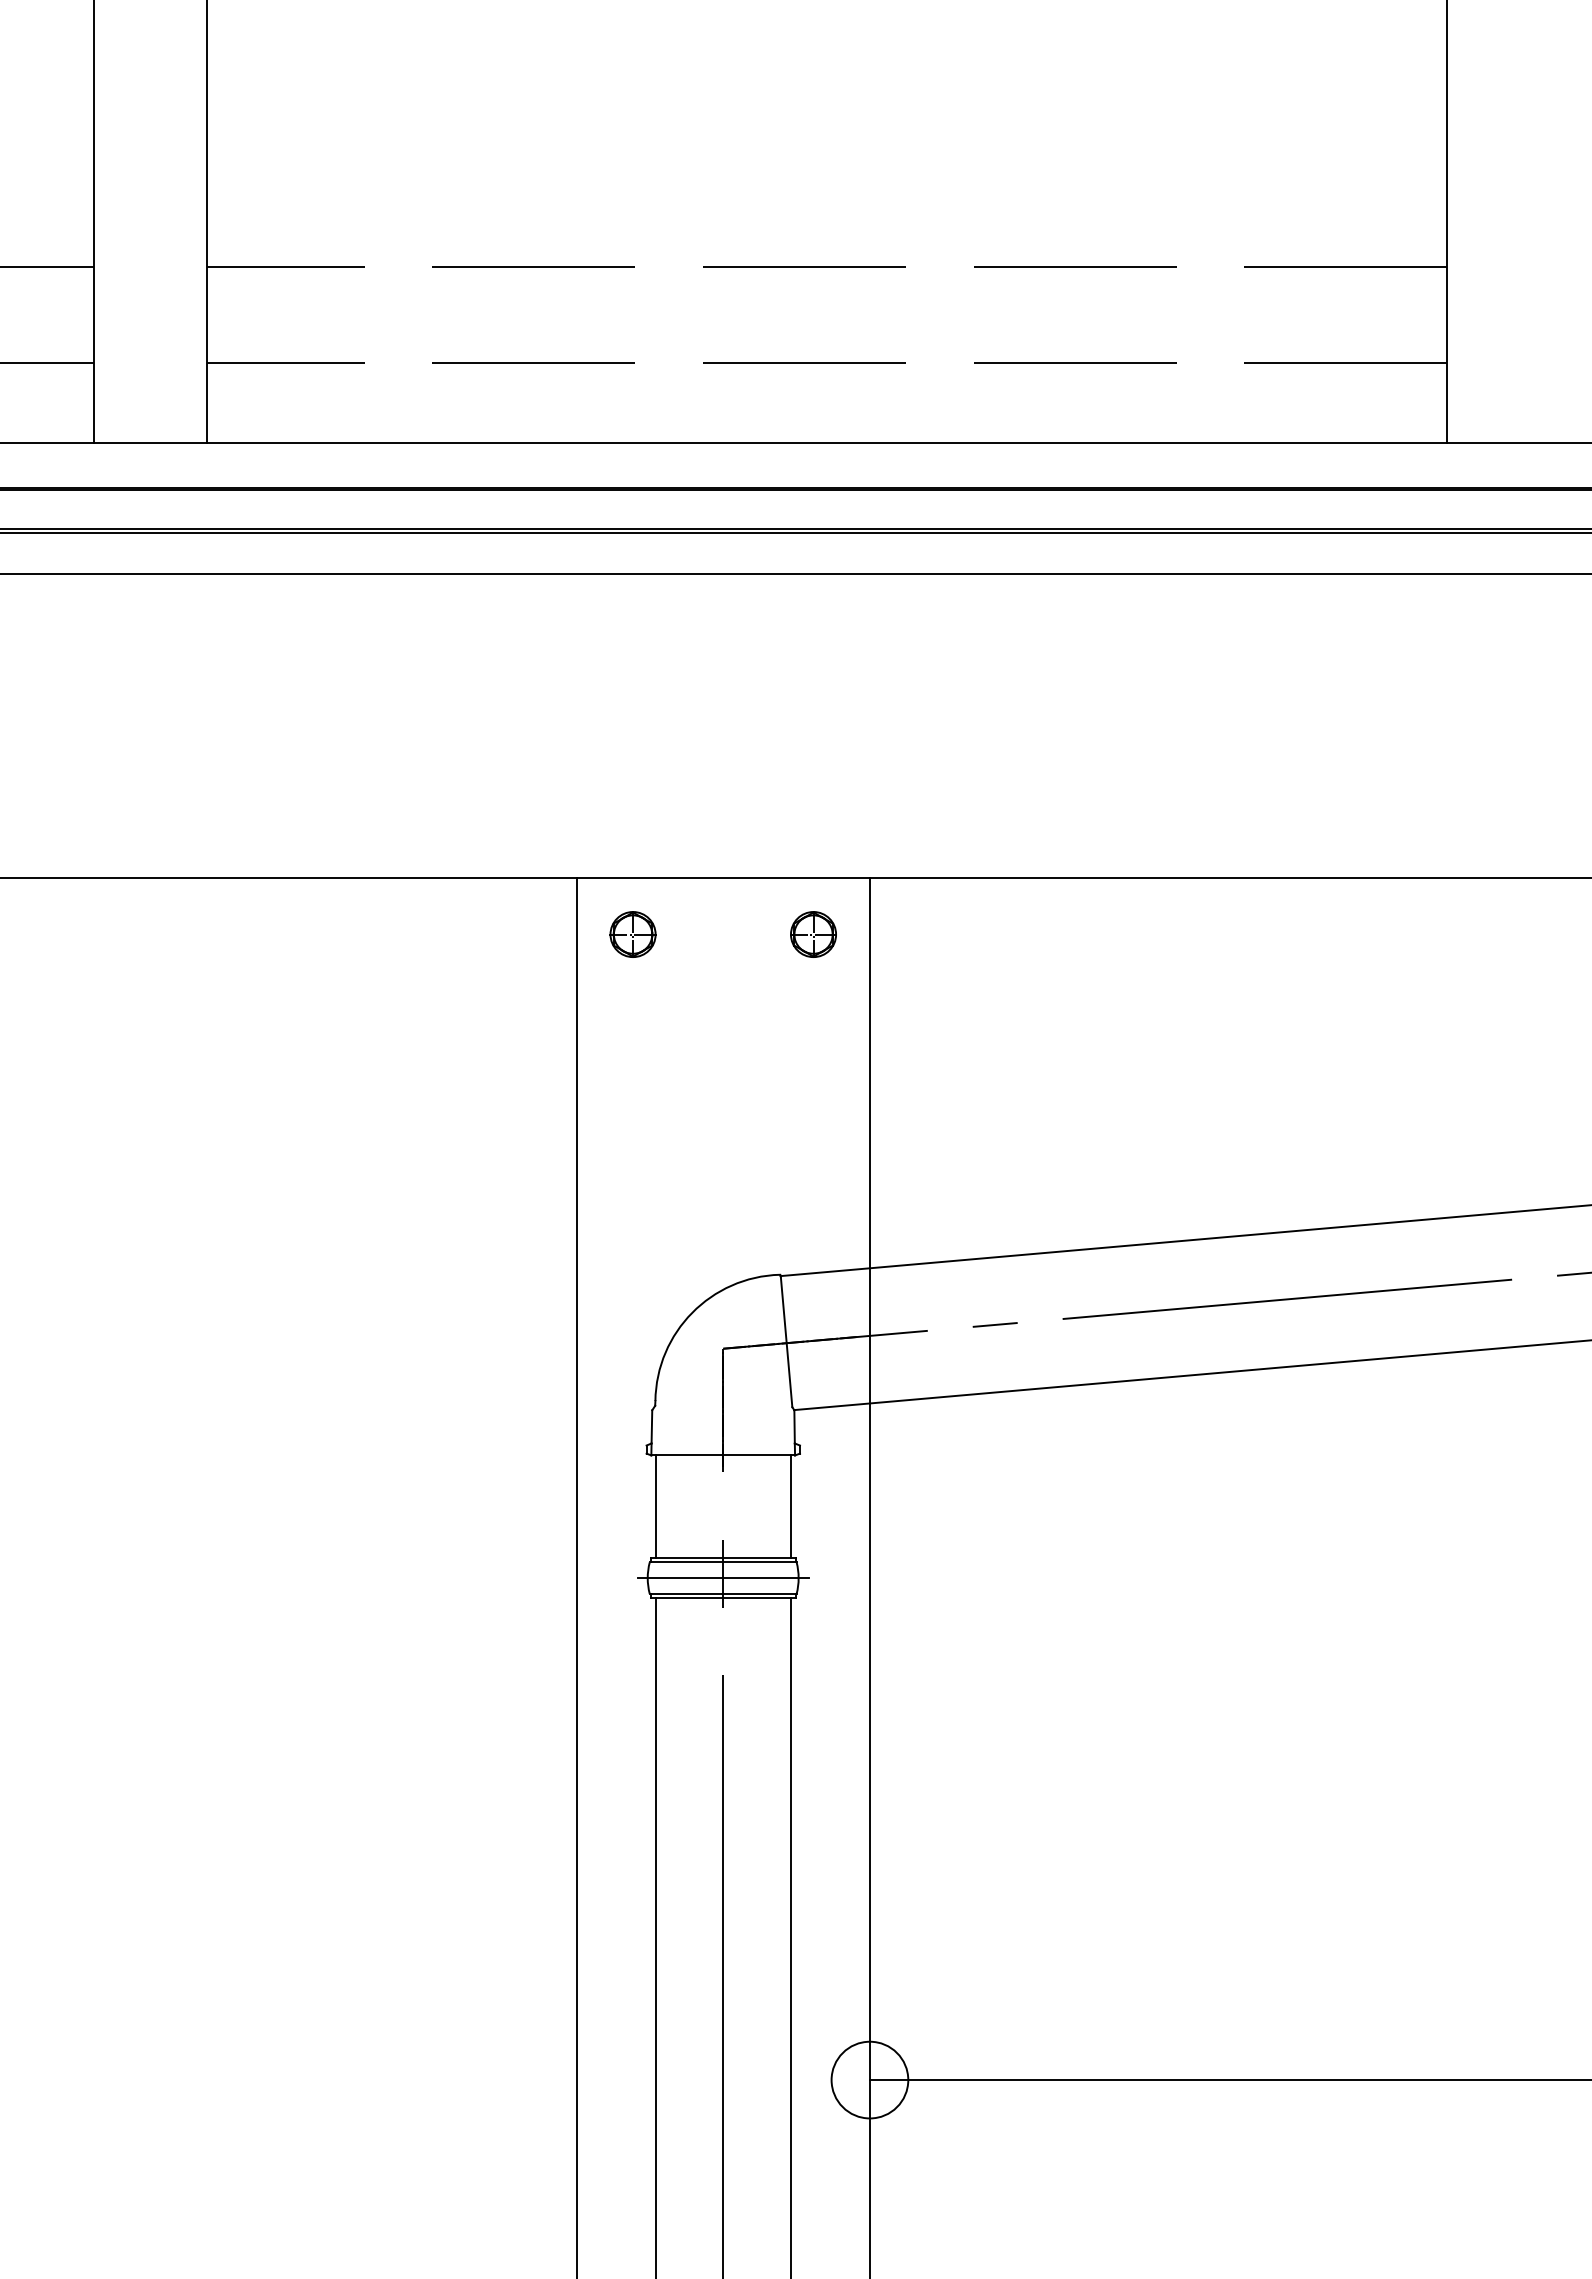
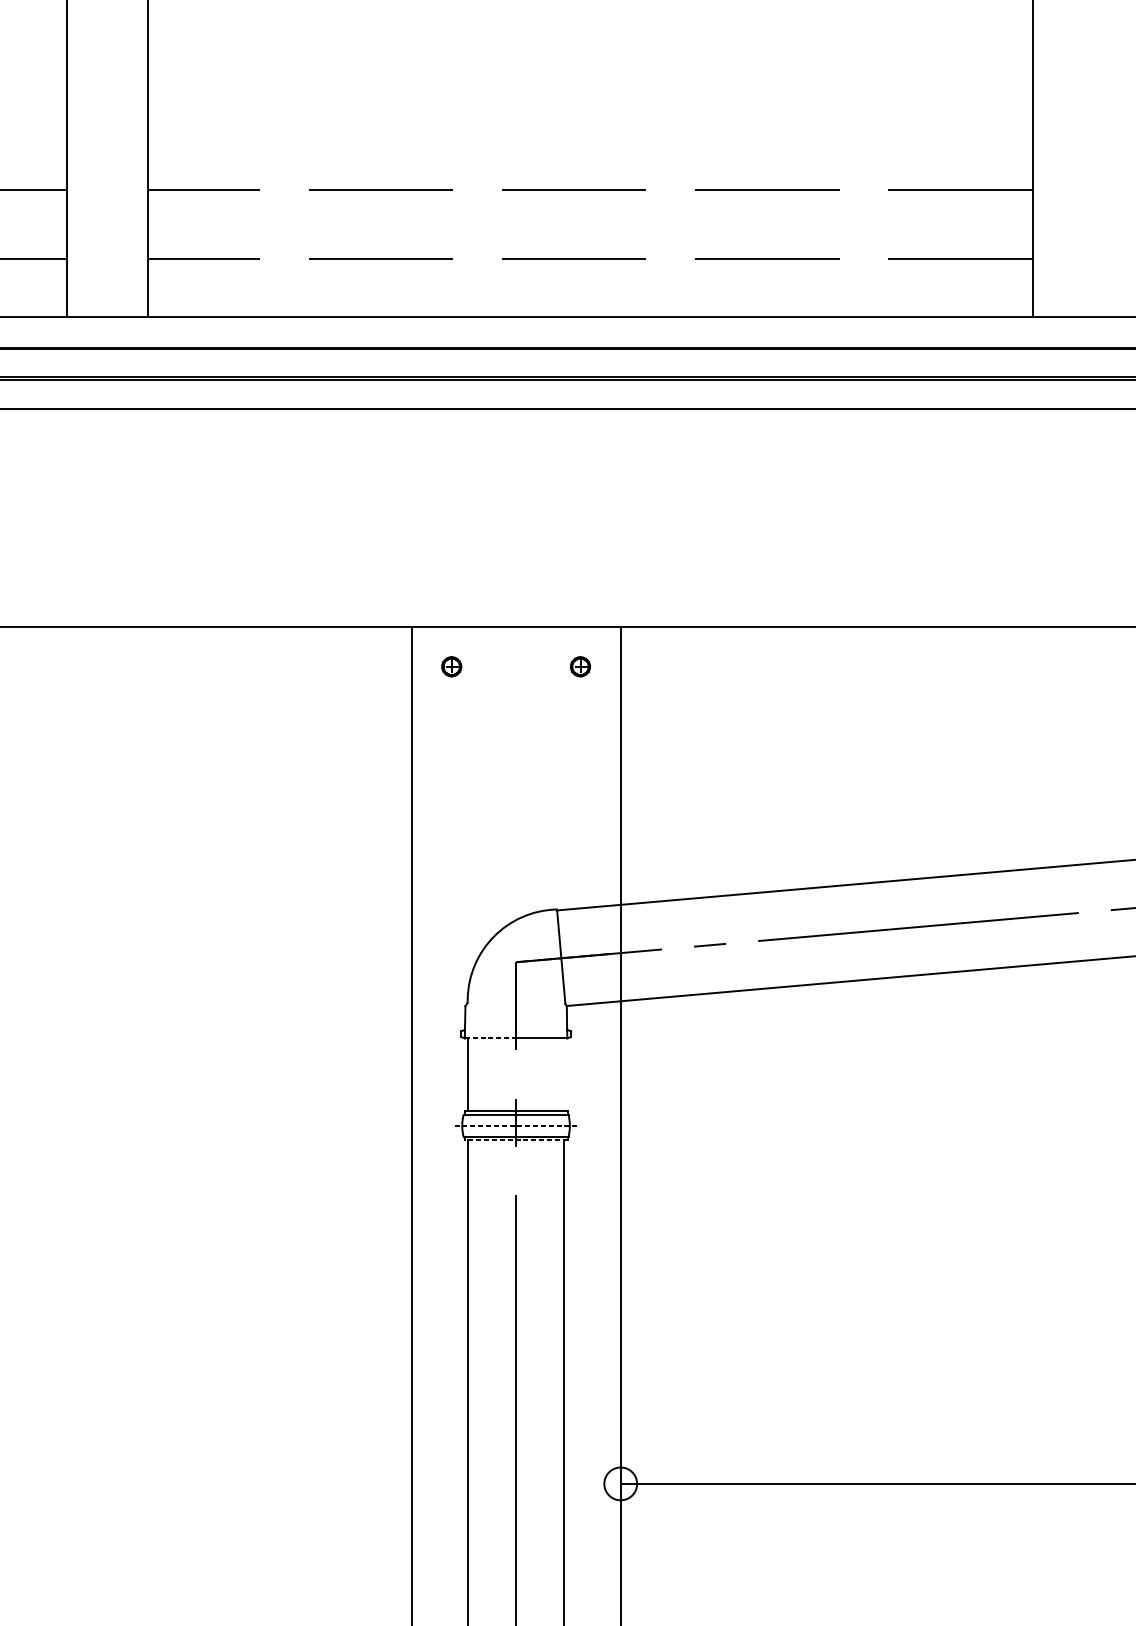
part: (632, 934) -> (451, 666), size x0.6
part: (813, 934) -> (580, 666), size x0.6
line: (687, 1455) -> (490, 1038), solid -> dashed
line: (790, 1506) -> (564, 1074), removed
line: (723, 1578) -> (516, 1126), solid -> dashed
line: (722, 1598) -> (515, 1140), solid -> dashed
circle: (869, 2079) -> (620, 1483), size x0.6

